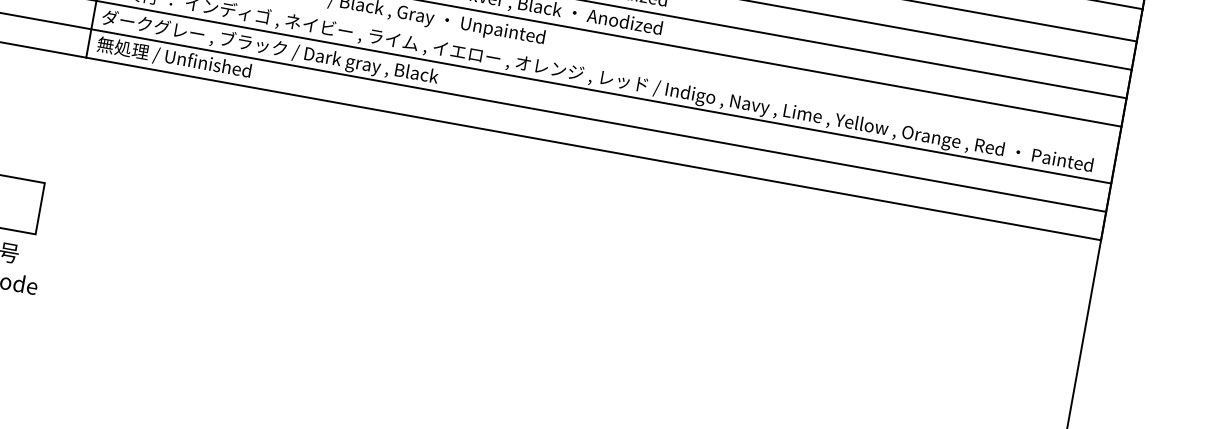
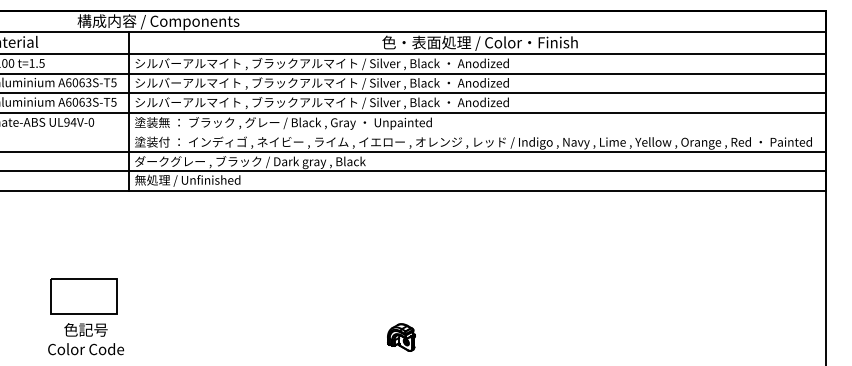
part: (444, 342) -> (401, 337), added

